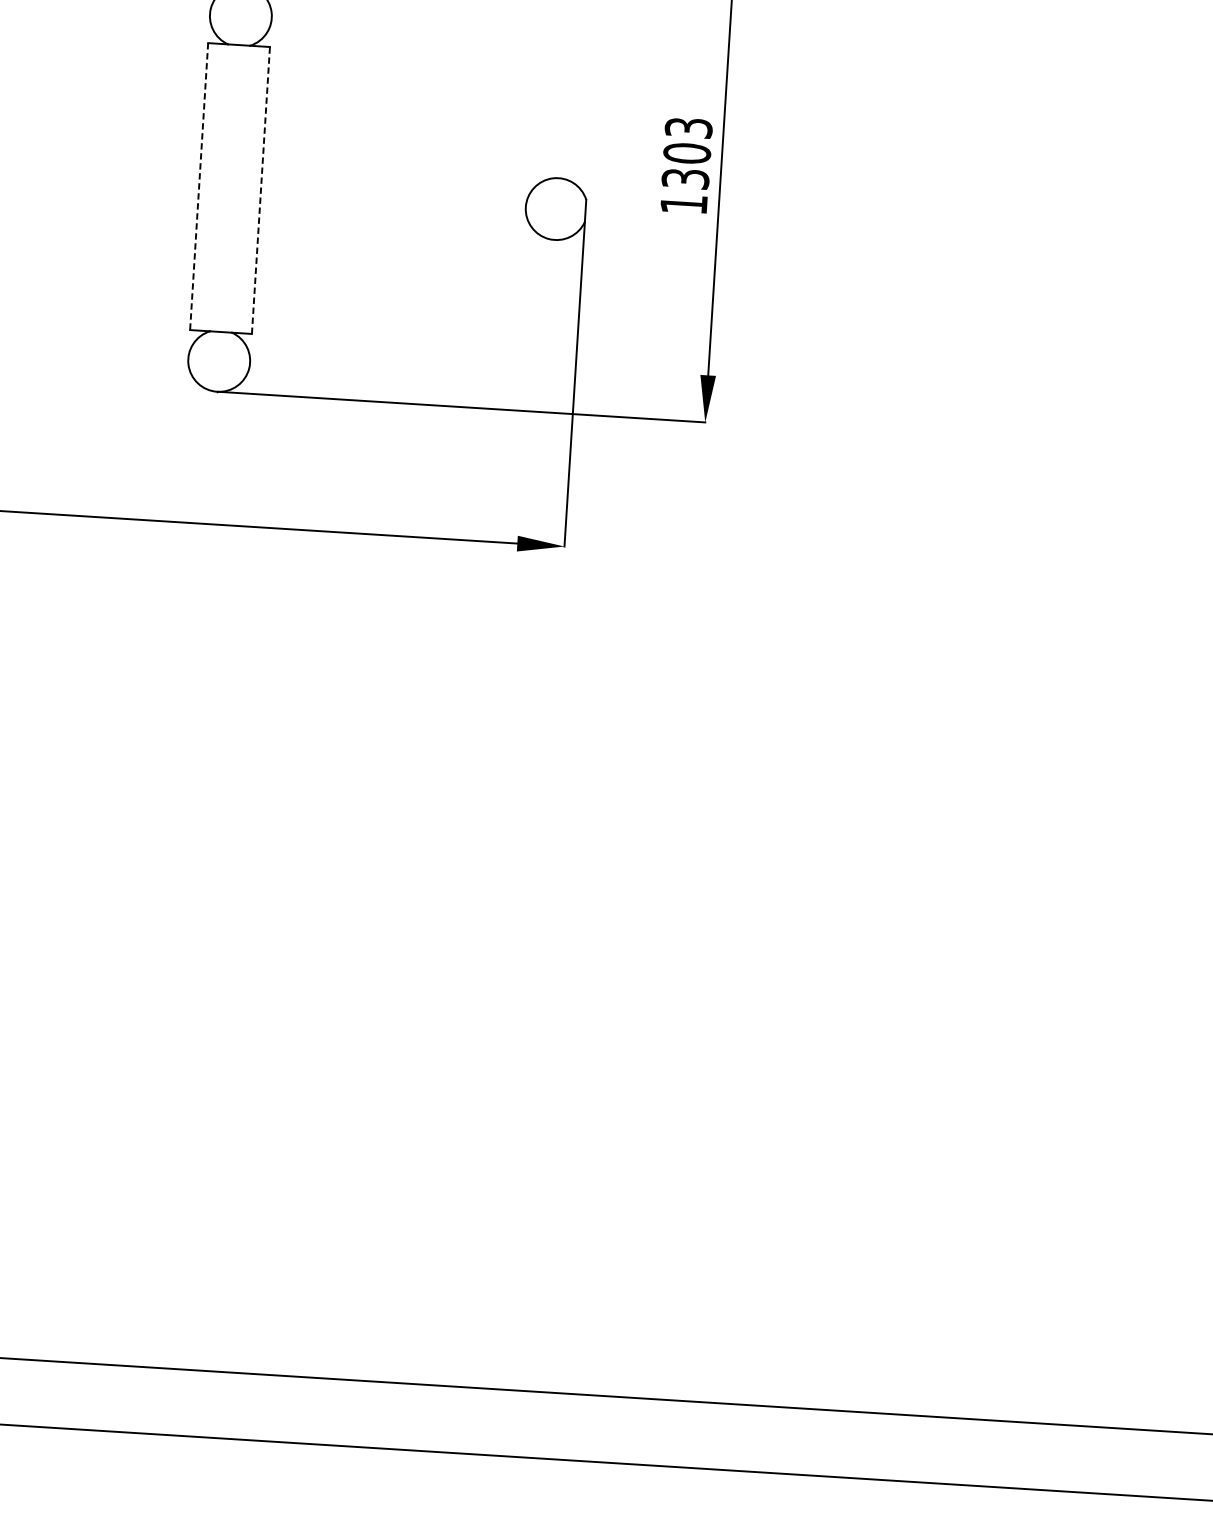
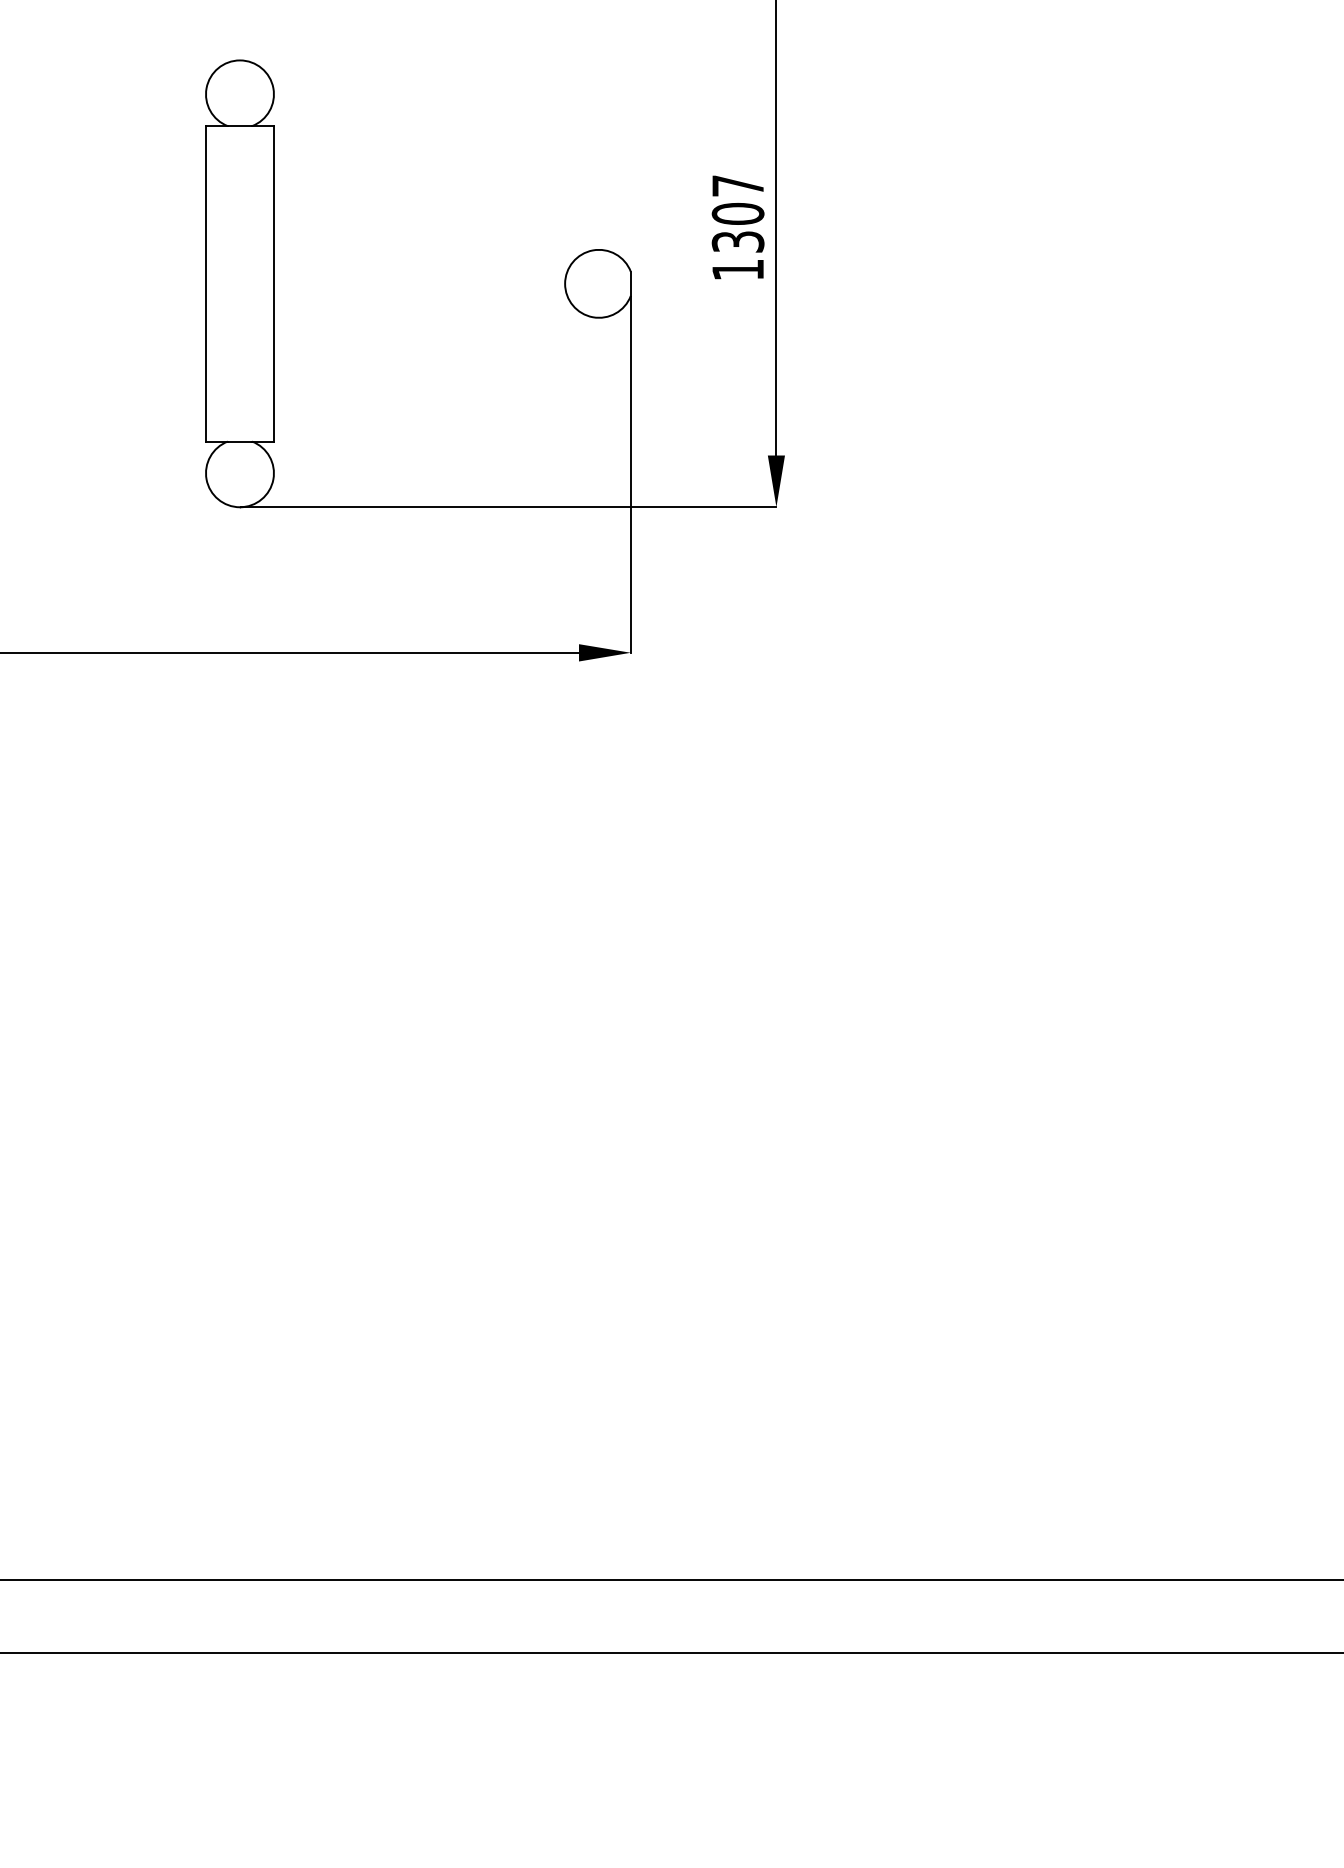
text: (688, 127) -> (737, 185), 1303 -> 1307
line: (199, 186) -> (206, 283), dashed -> solid
line: (260, 190) -> (273, 283), dashed -> solid

